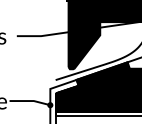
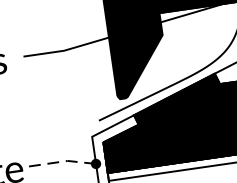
line: (30, 101) -> (62, 162), solid -> dashed

